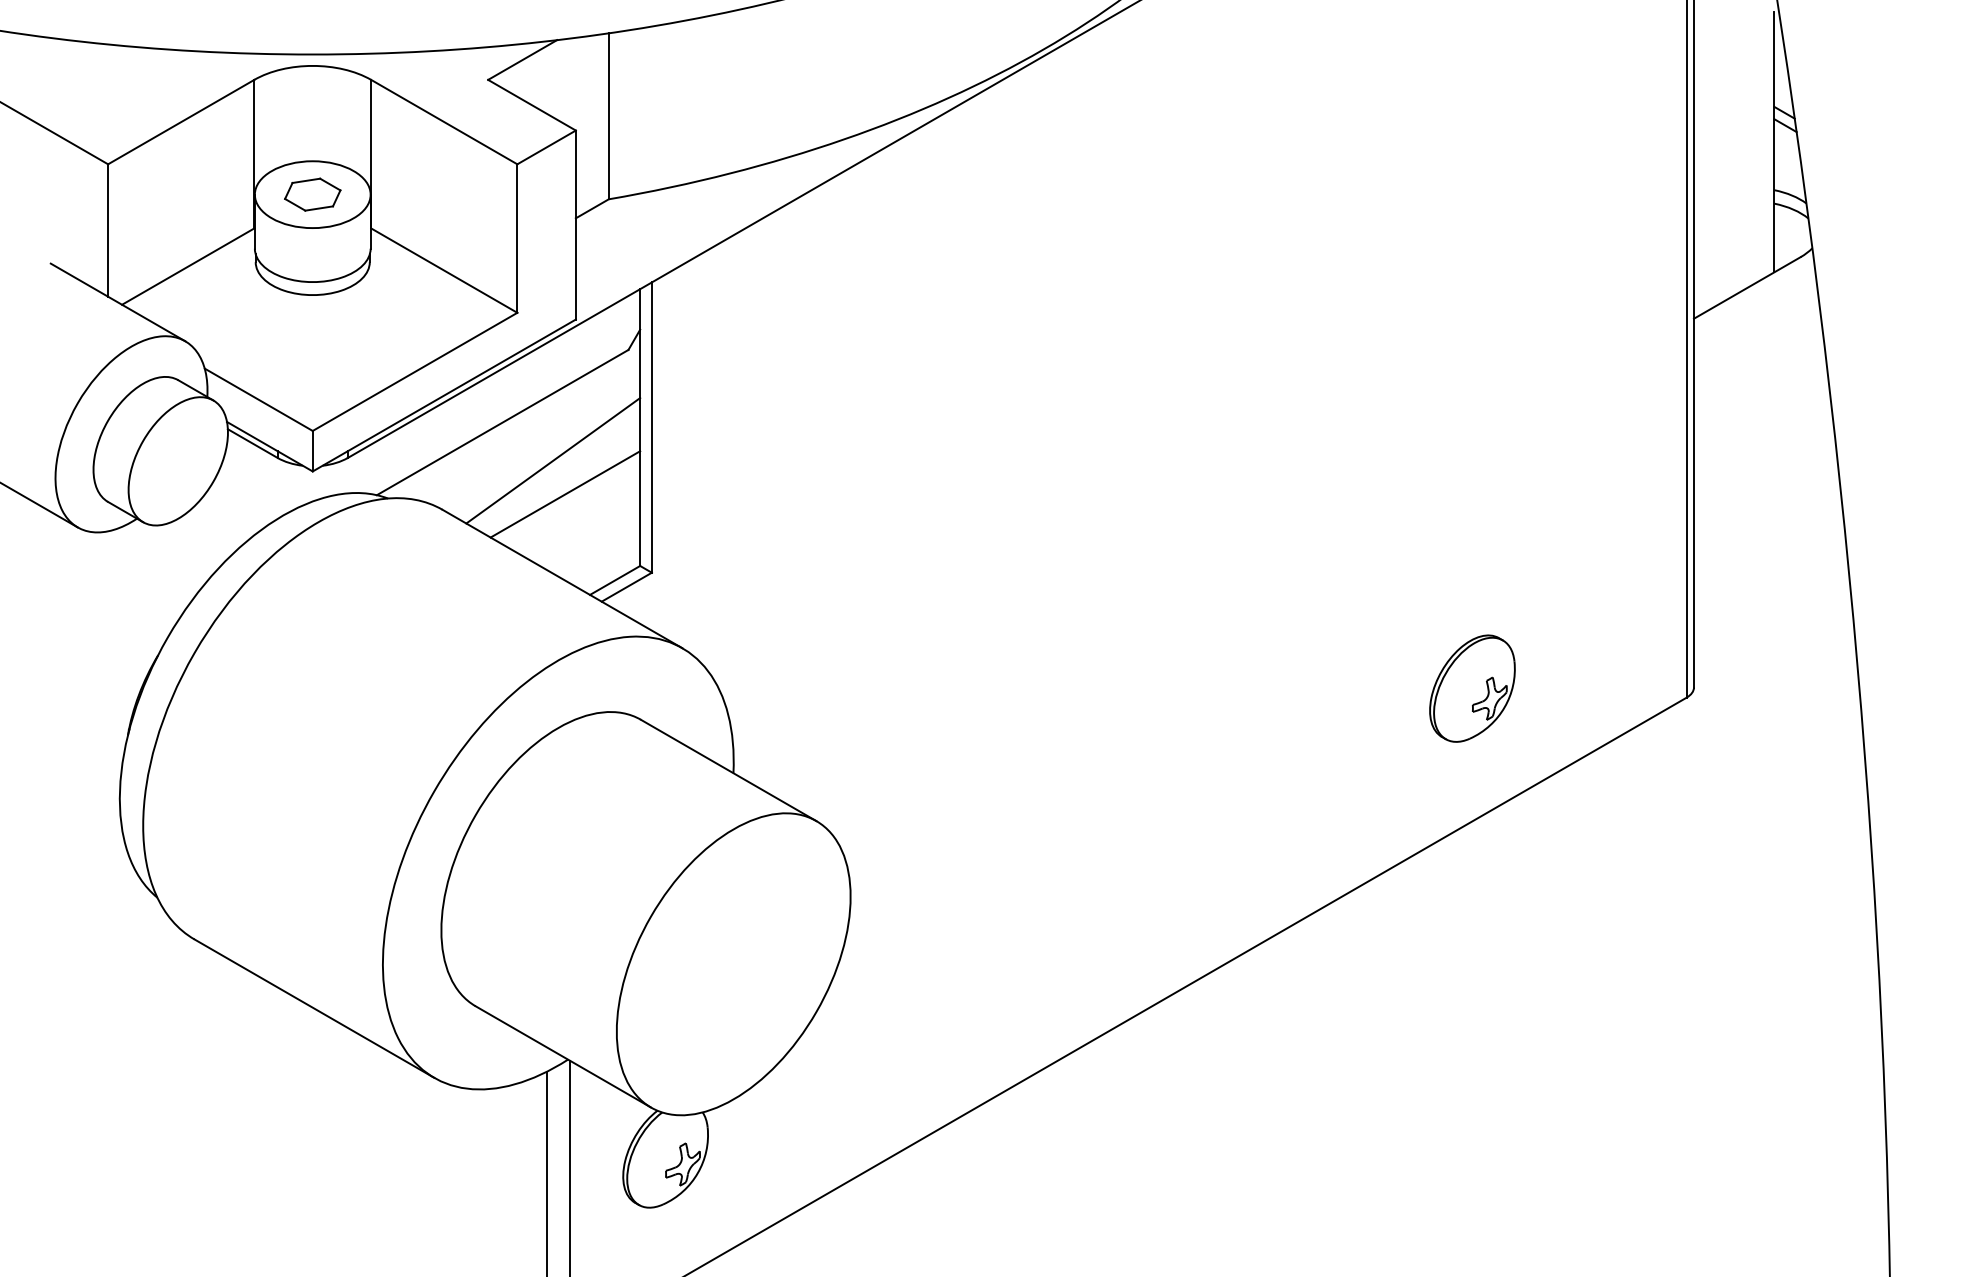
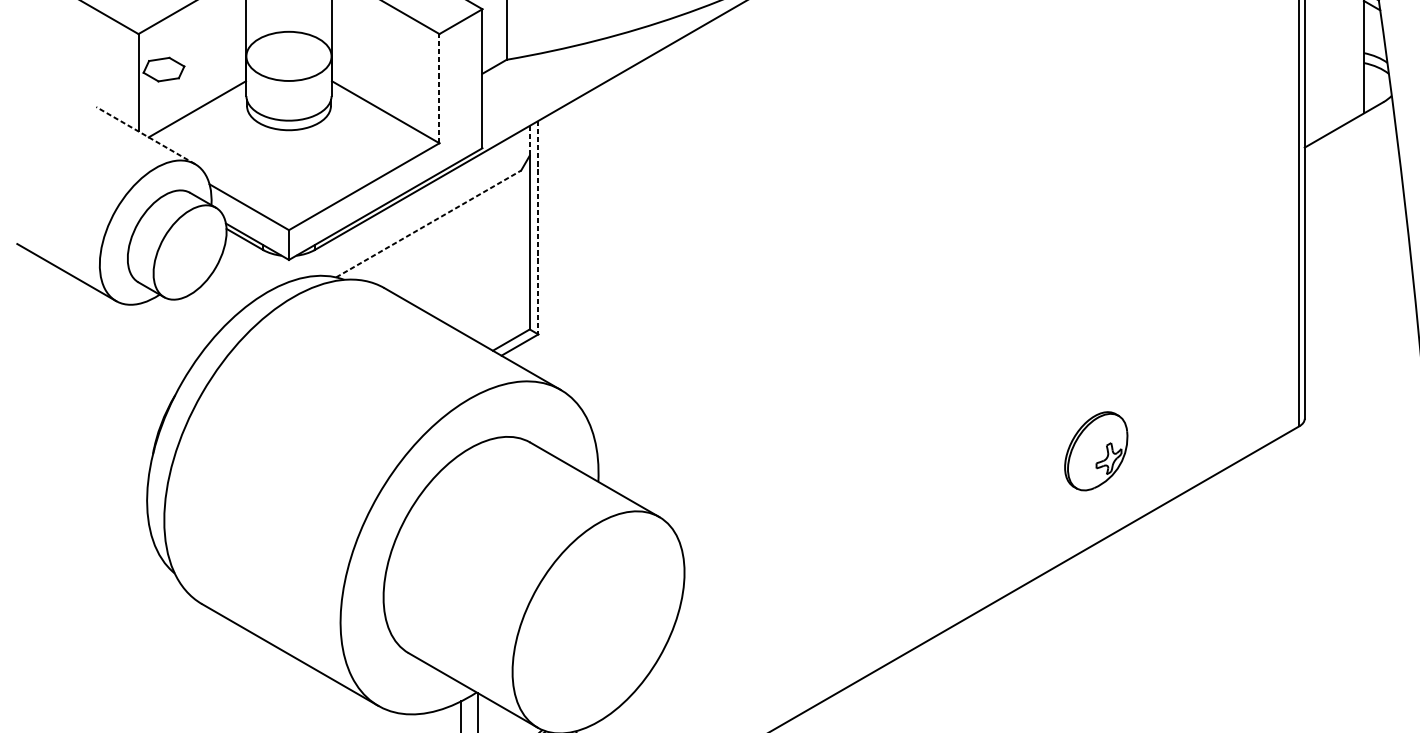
part: (312, 194) -> (163, 69), moved
line: (517, 238) -> (439, 88), solid -> dashed
line: (118, 302) -> (146, 135), solid -> dashed
line: (640, 309) -> (530, 140), solid -> dashed
line: (503, 422) -> (429, 223), solid -> dashed
line: (651, 428) -> (538, 228), solid -> dashed
line: (553, 460) -> (466, 251), removed
line: (565, 494) -> (474, 276), removed
part: (1472, 688) -> (1096, 451), moved

